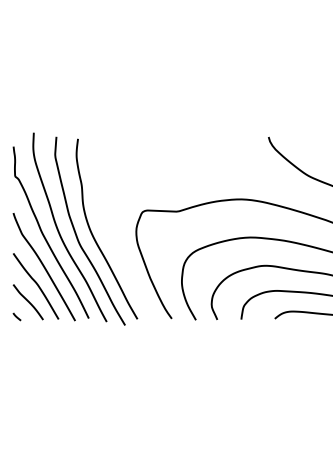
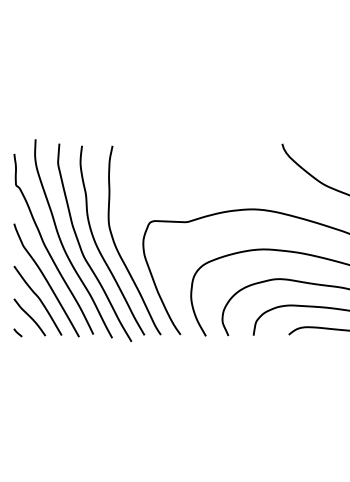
curve: (111, 235) -> (117, 247), added

